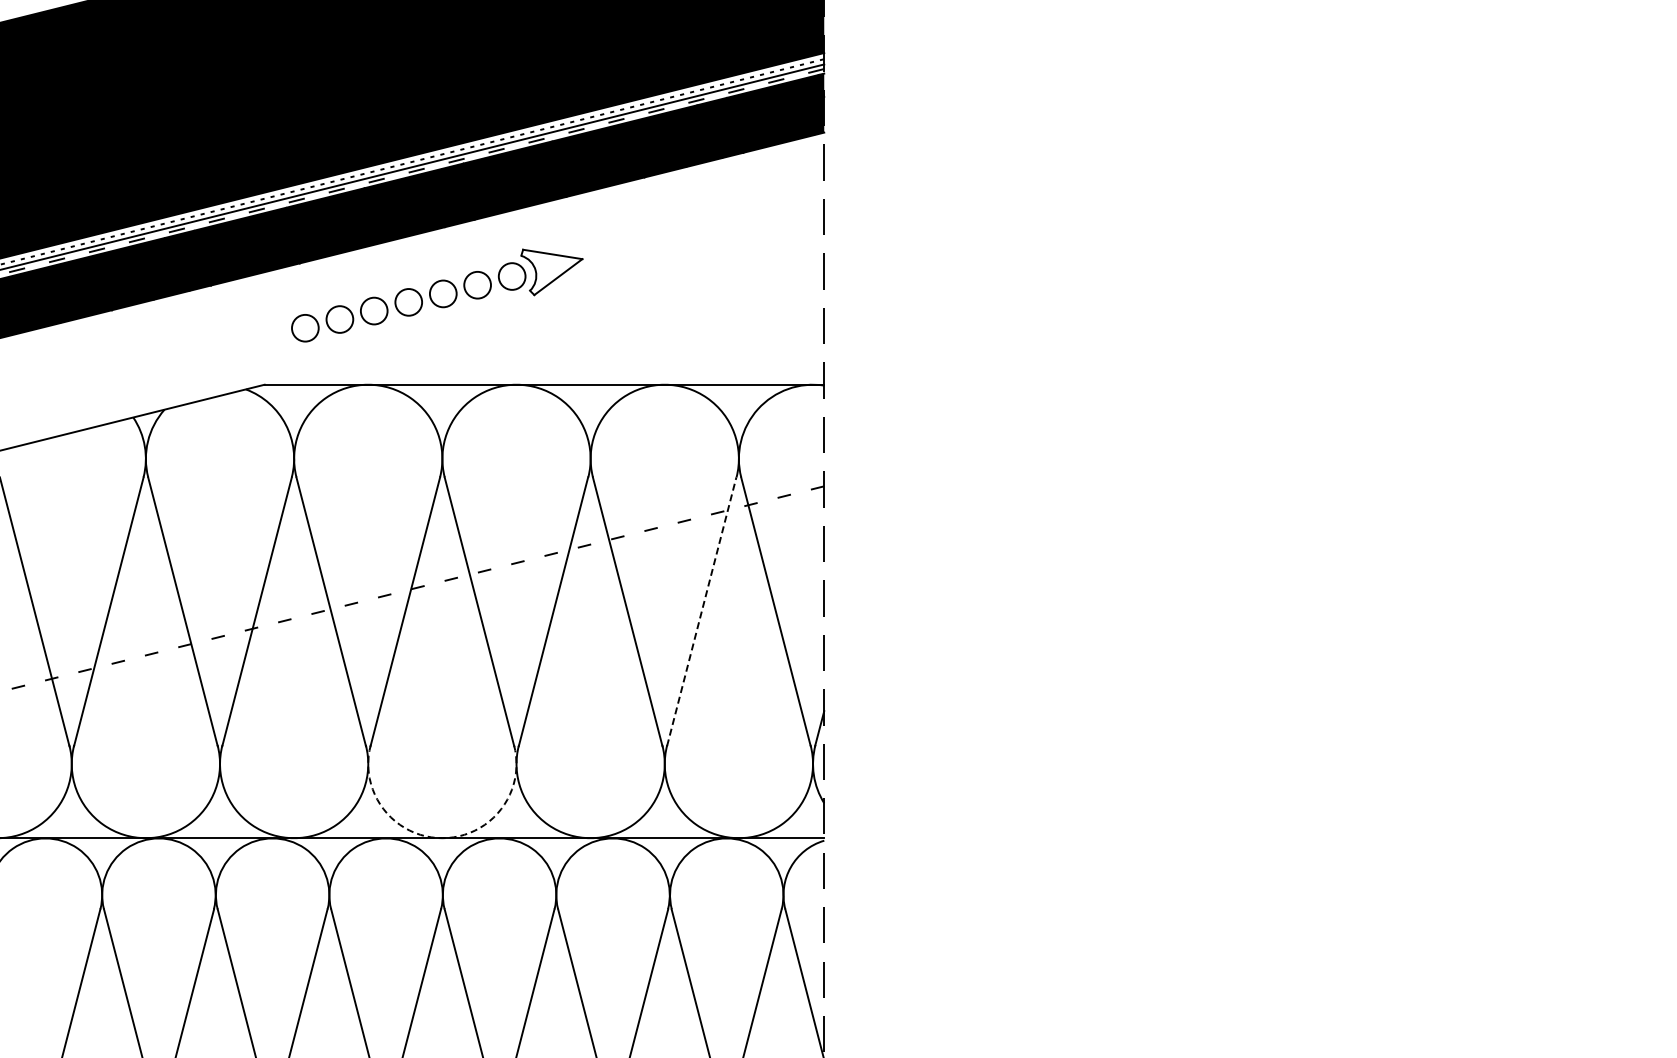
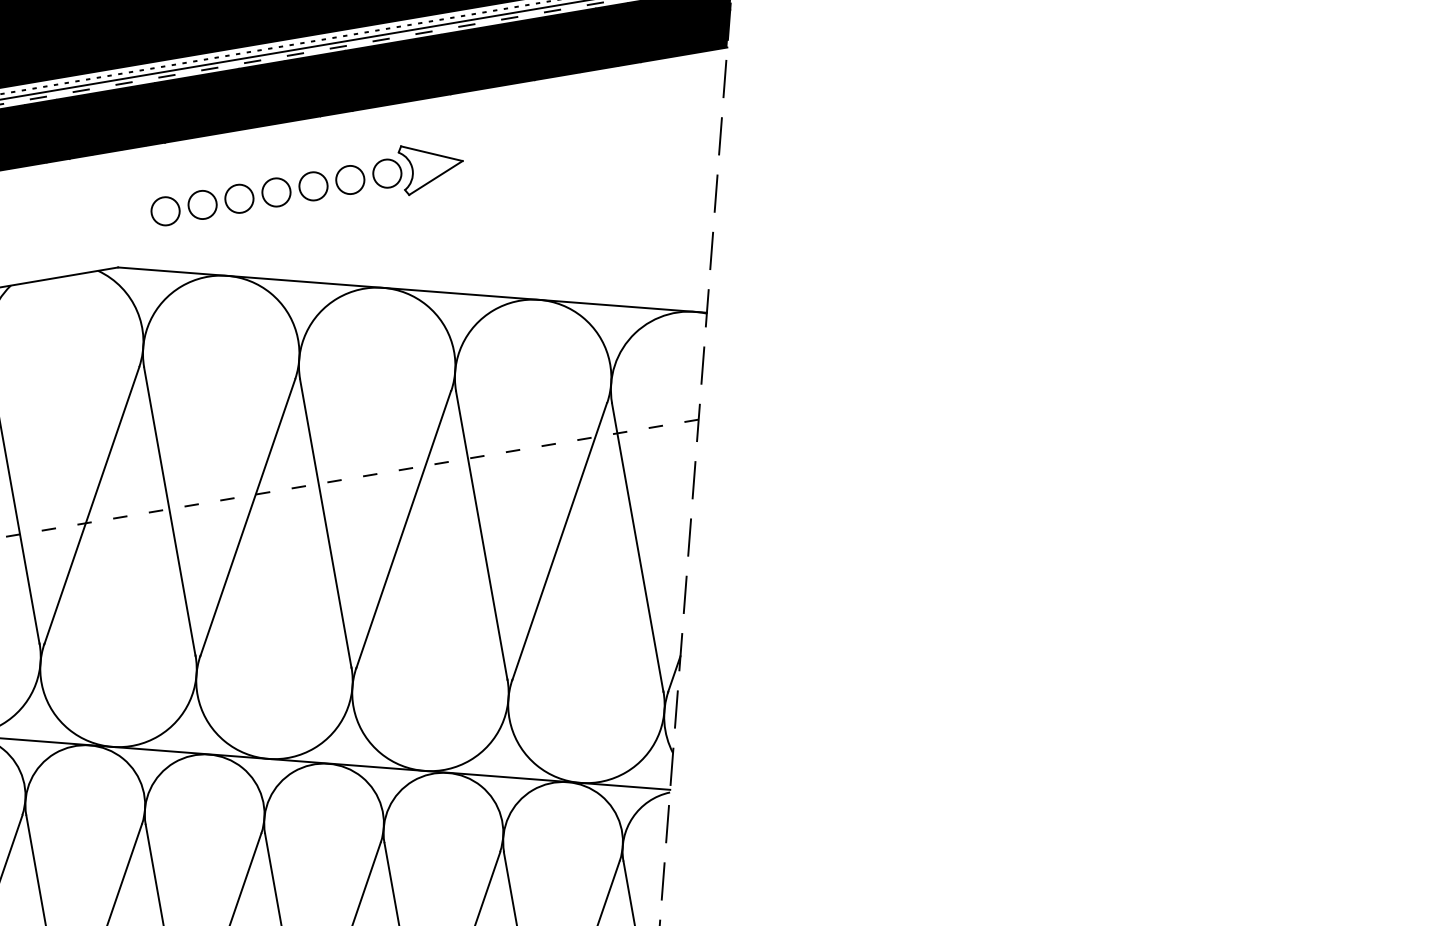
line: (701, 611) -> (559, 541), dashed -> solid
arc: (442, 838) -> (268, 759), dashed -> solid

